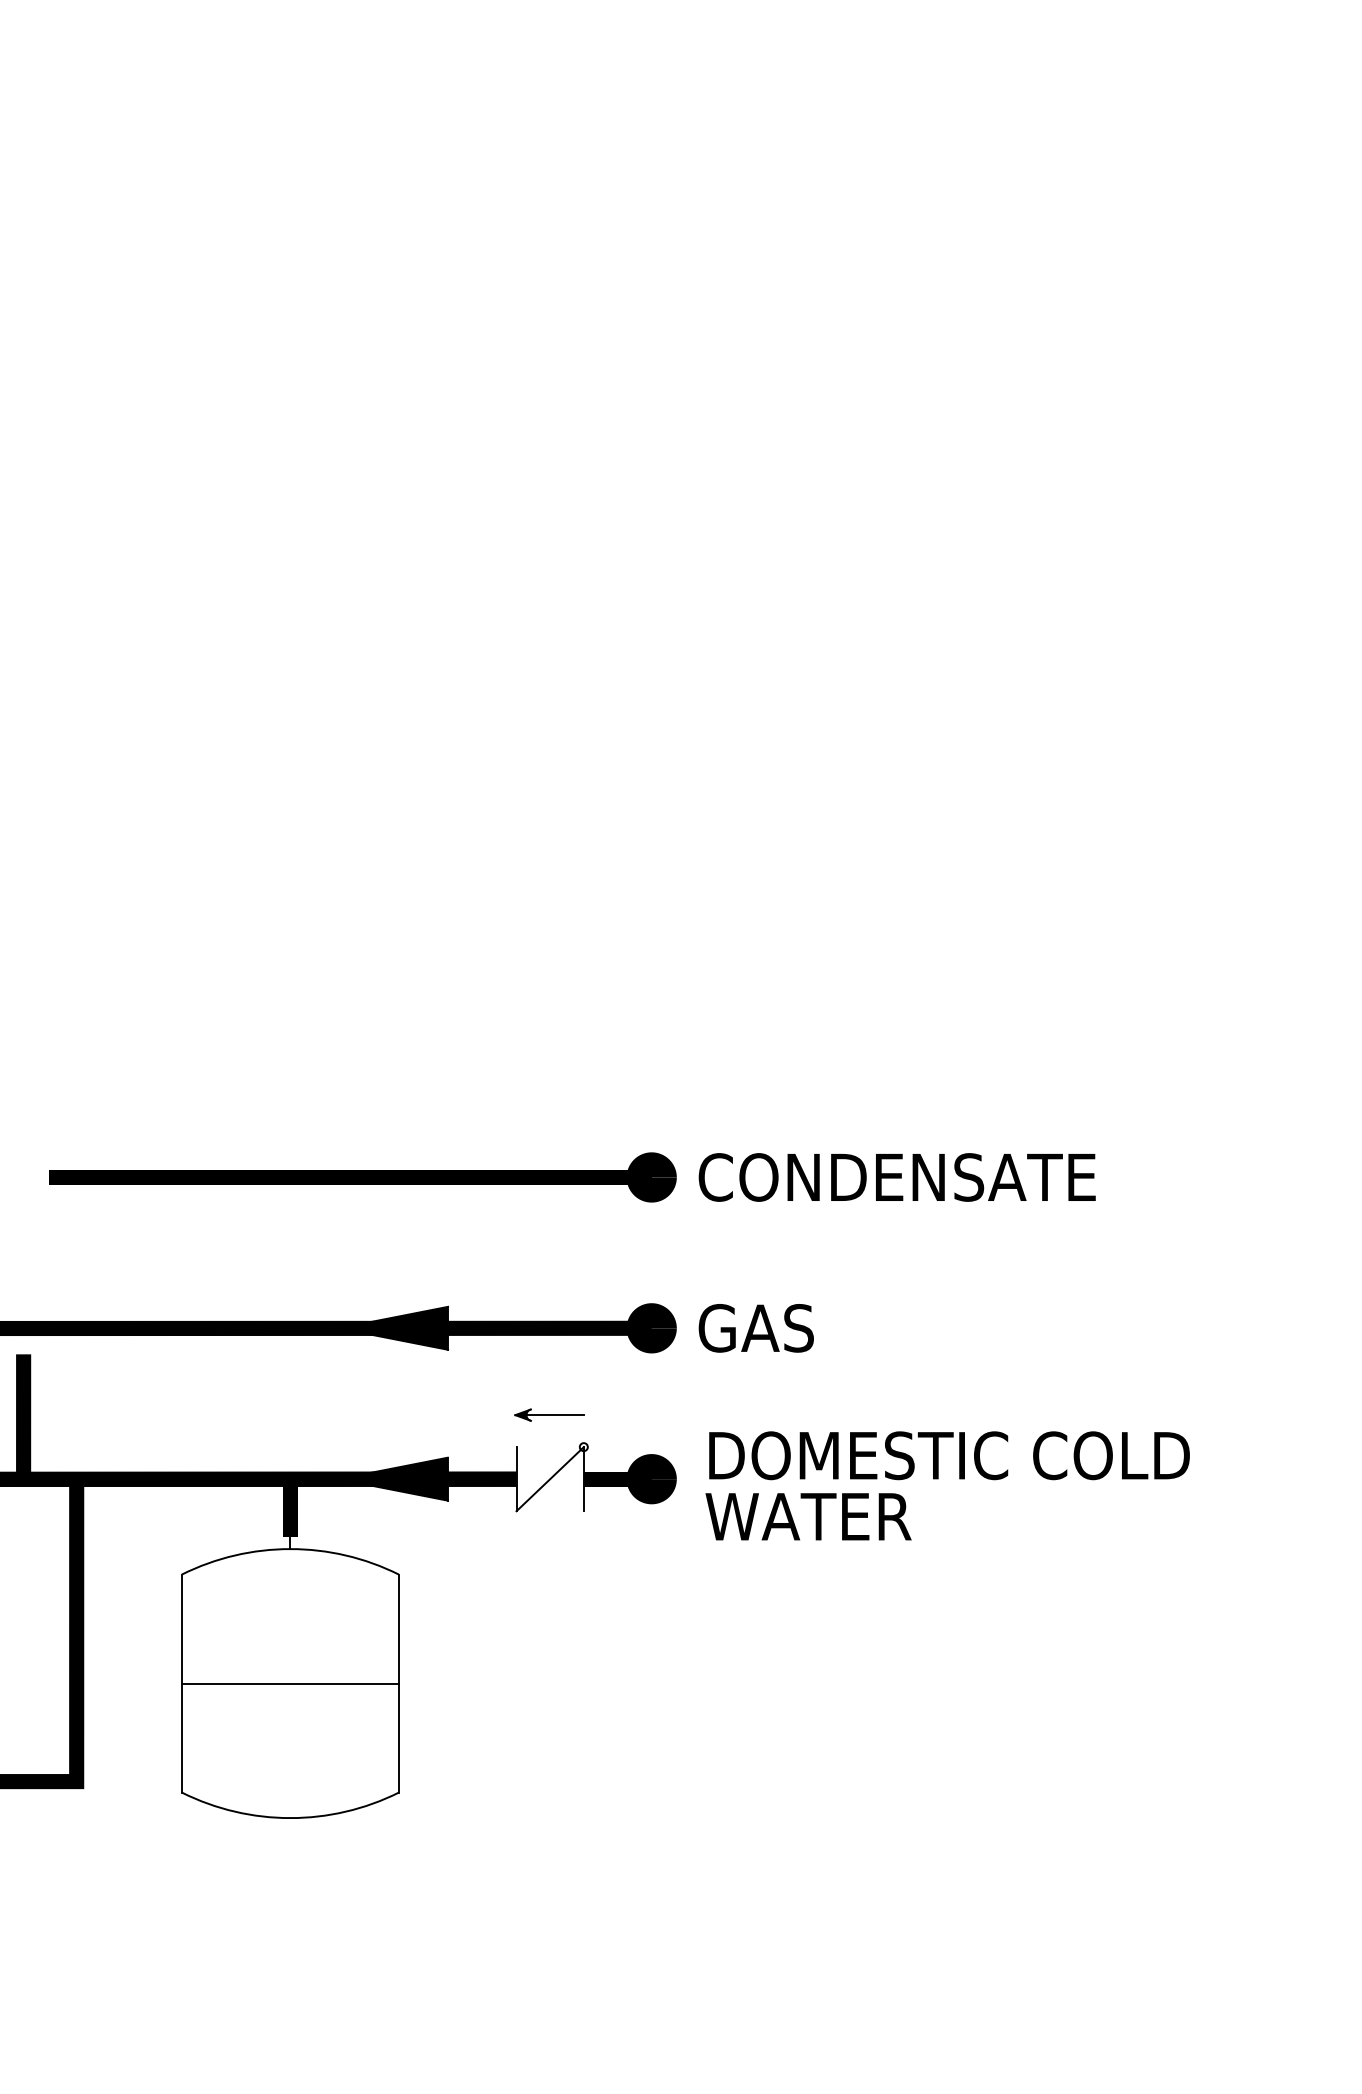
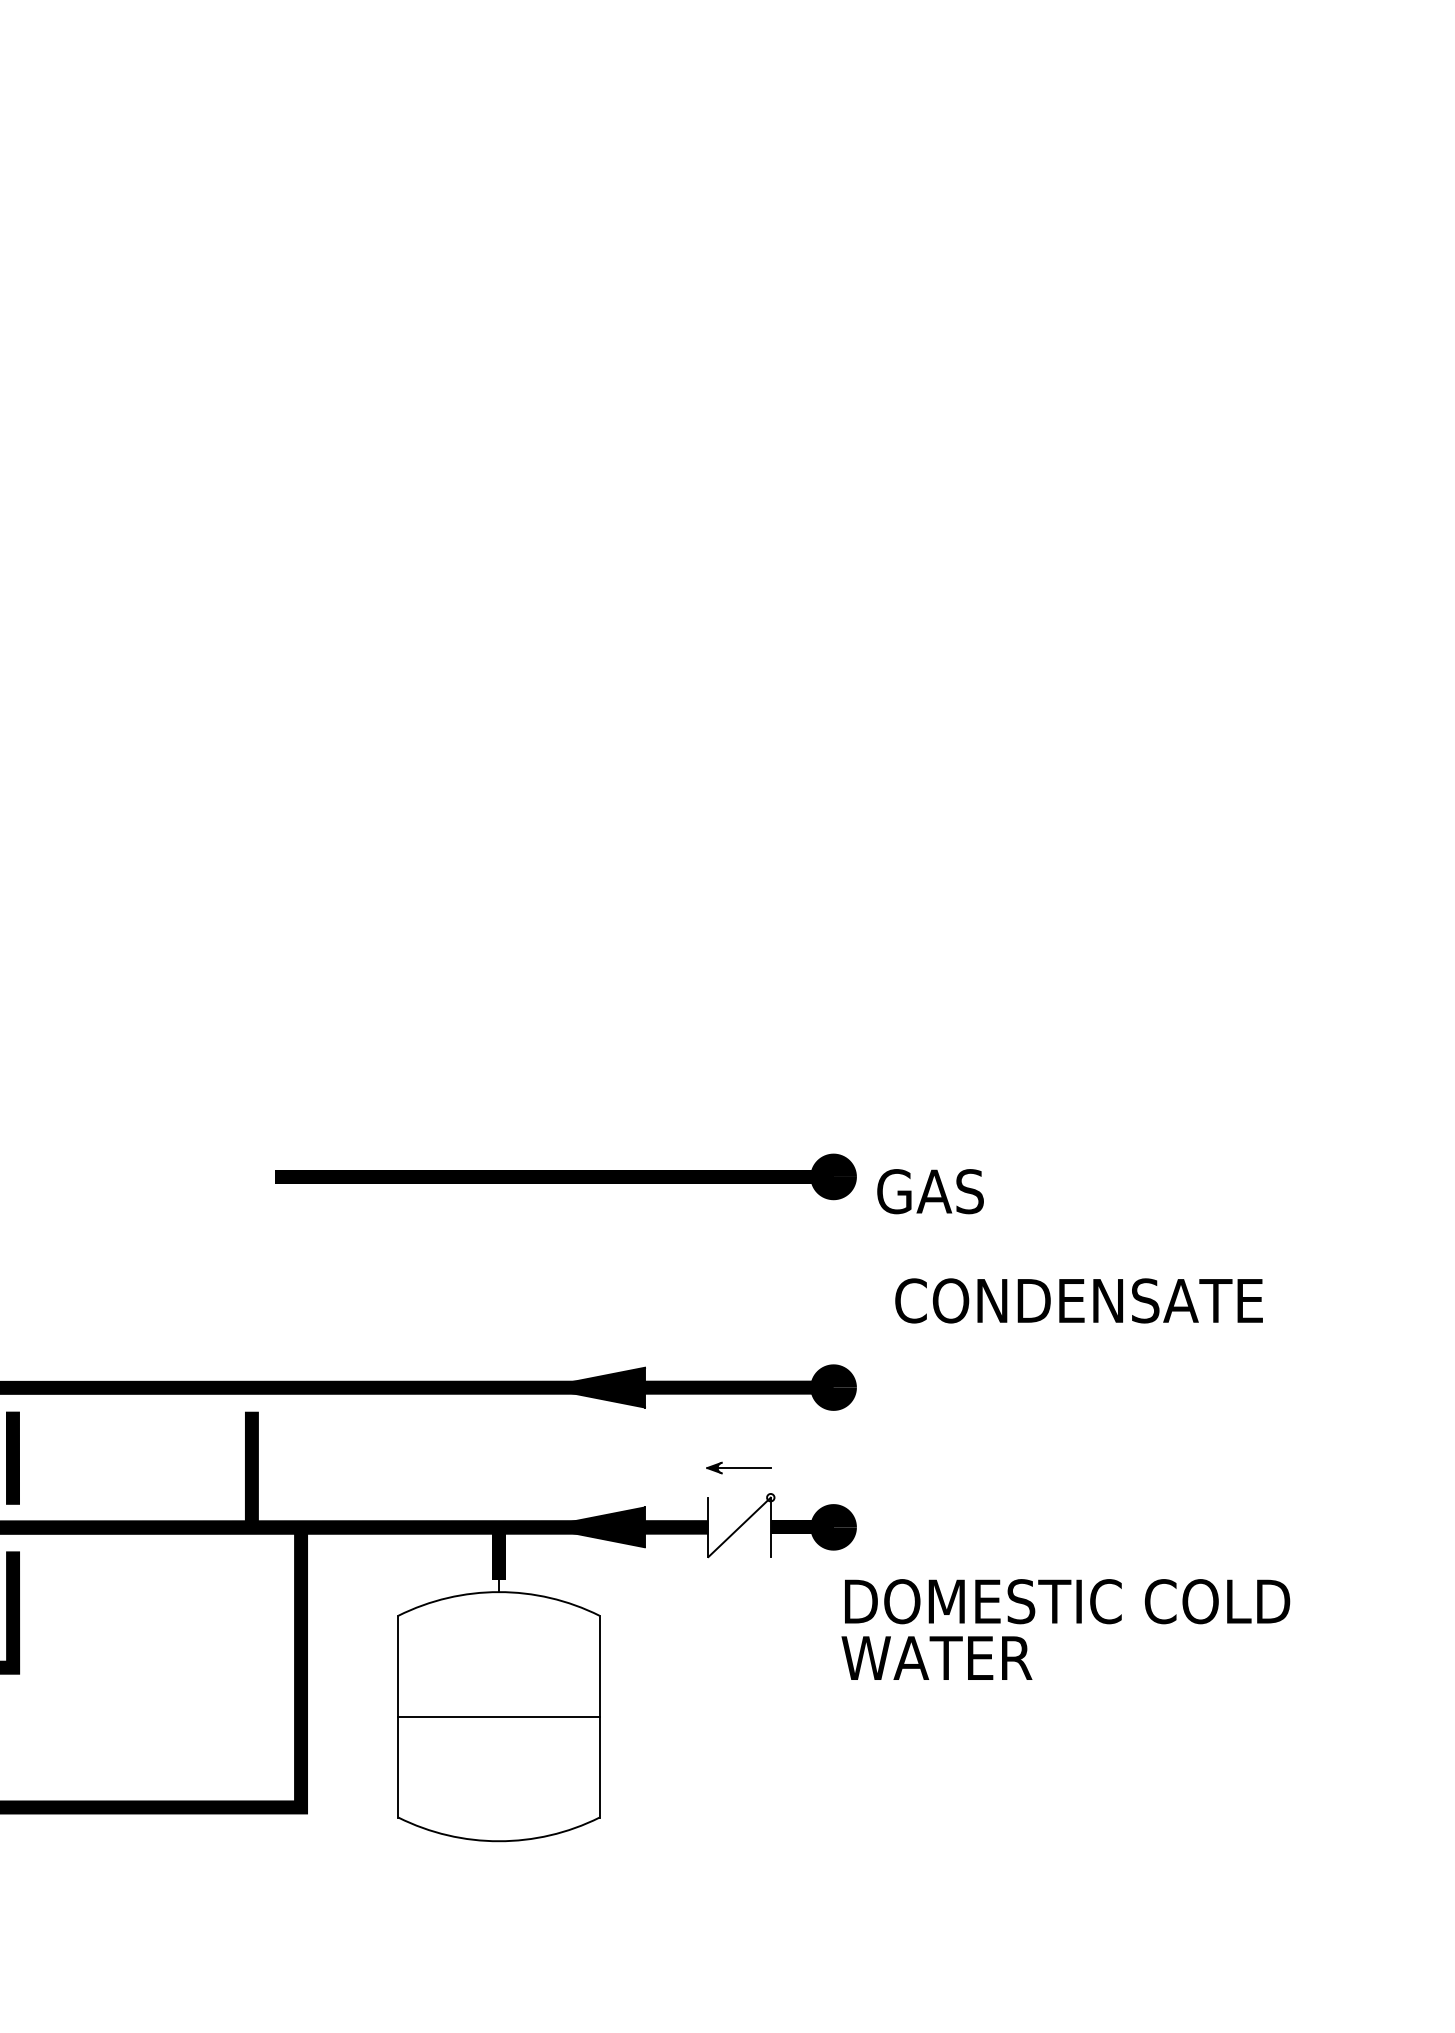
part: (362, 1177) -> (565, 1176), moved
text: (896, 1177) -> (1078, 1300), moved
text: (756, 1328) -> (930, 1191), moved
text: (947, 1485) -> (1065, 1629), moved

